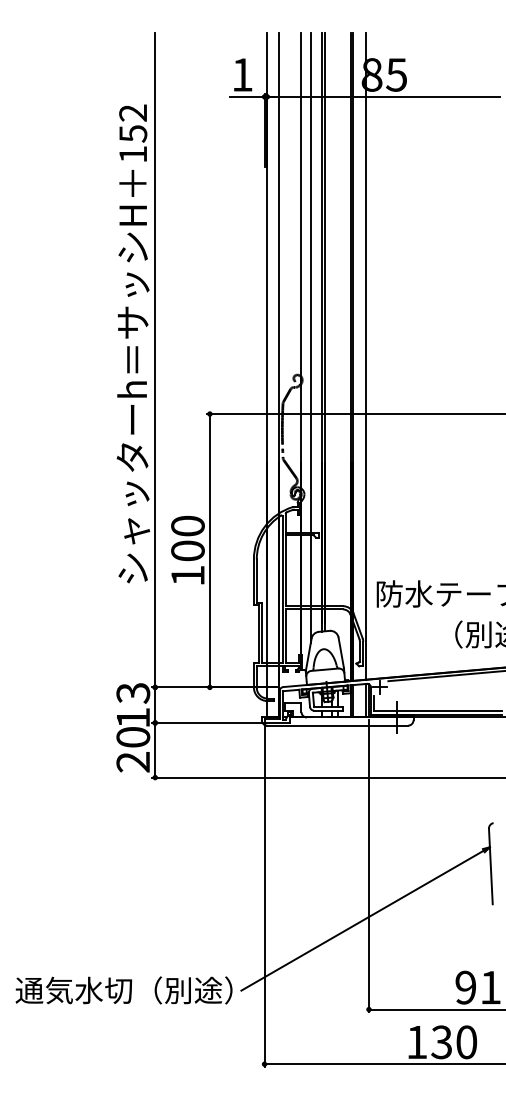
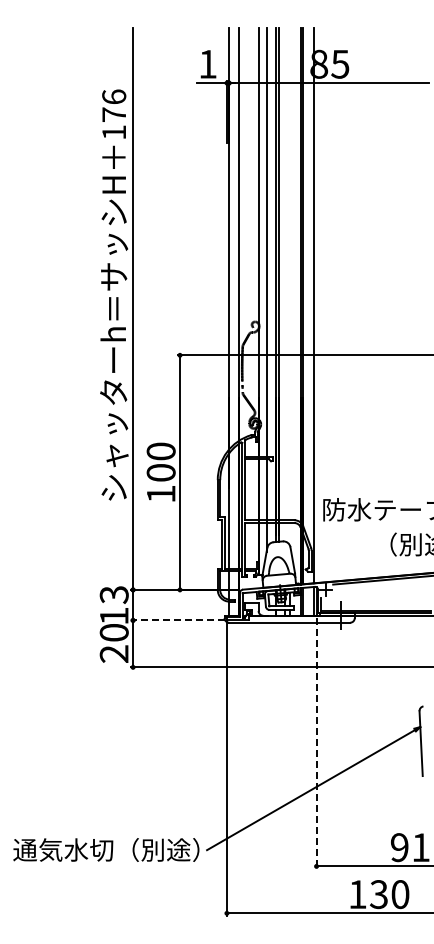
text: (133, 122) -> (114, 105), 152 -> 176
line: (206, 723) -> (177, 620), solid -> dashed
line: (368, 866) -> (316, 743), solid -> dashed

